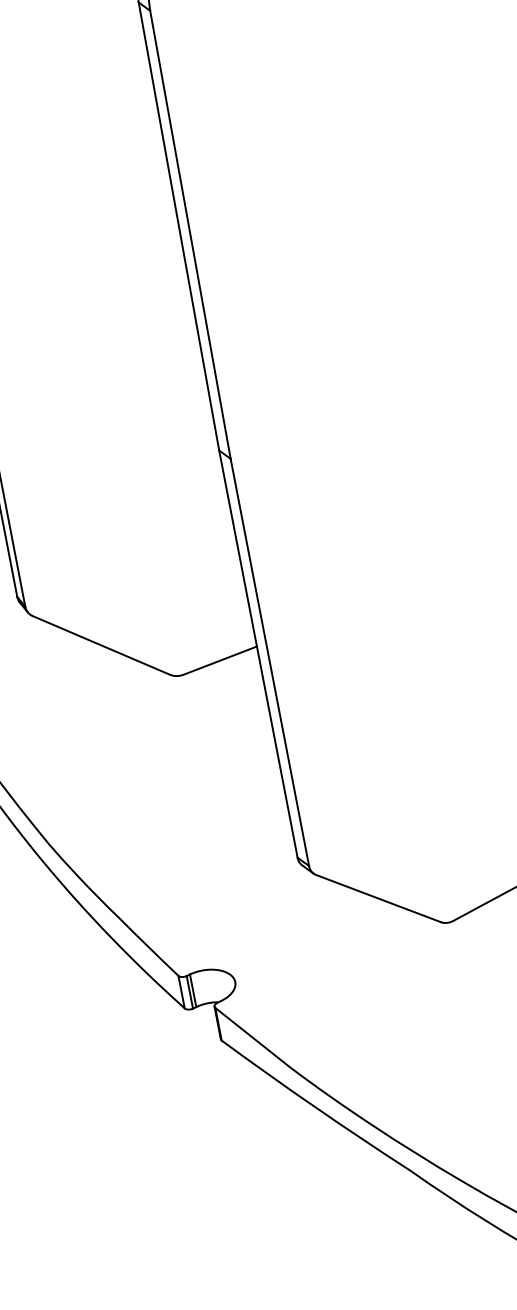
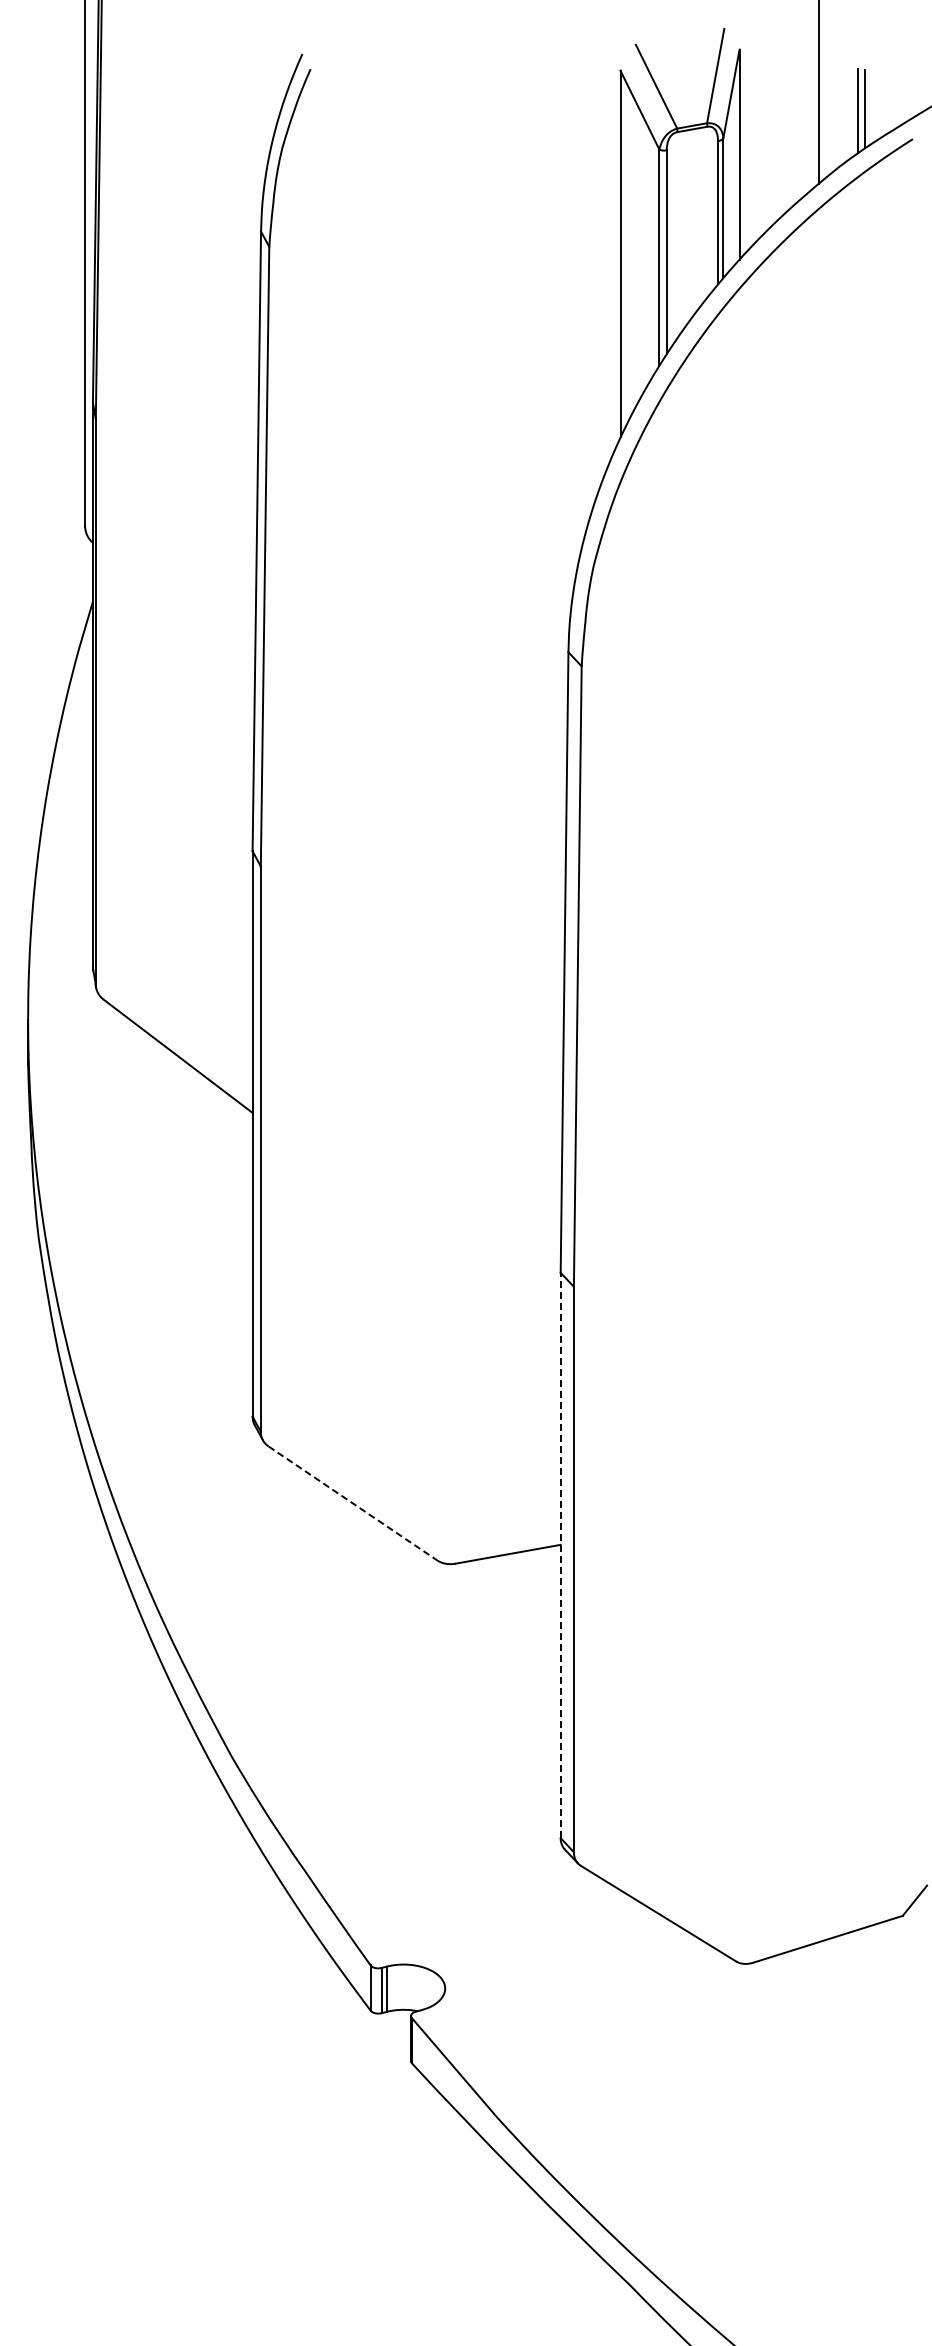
line: (101, 645) -> (352, 1503), solid -> dashed
line: (258, 654) -> (560, 1555), solid -> dashed

